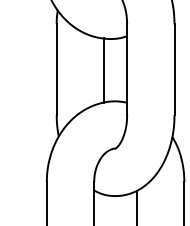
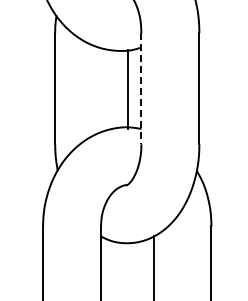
line: (127, 69) -> (141, 88), solid -> dashed
line: (104, 70) -> (128, 89), moved

